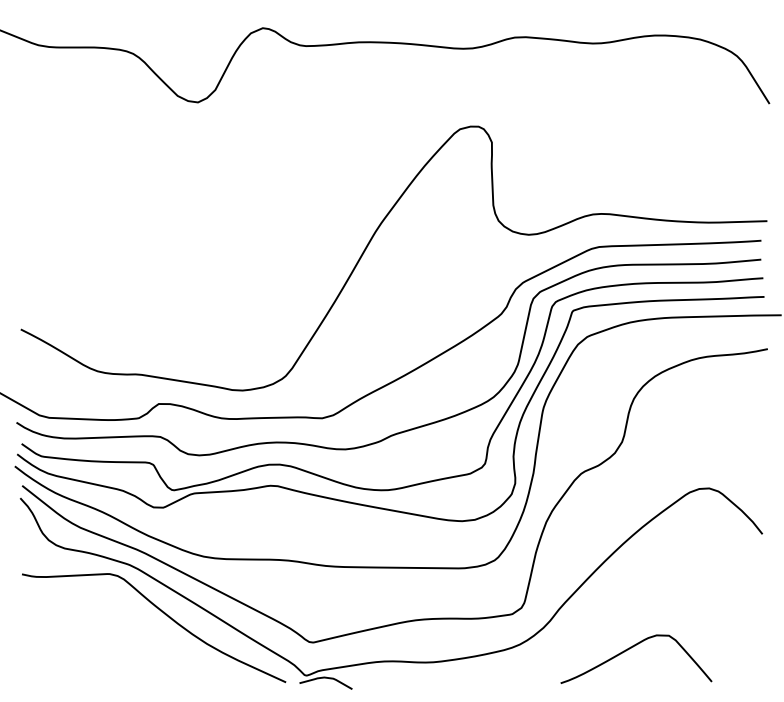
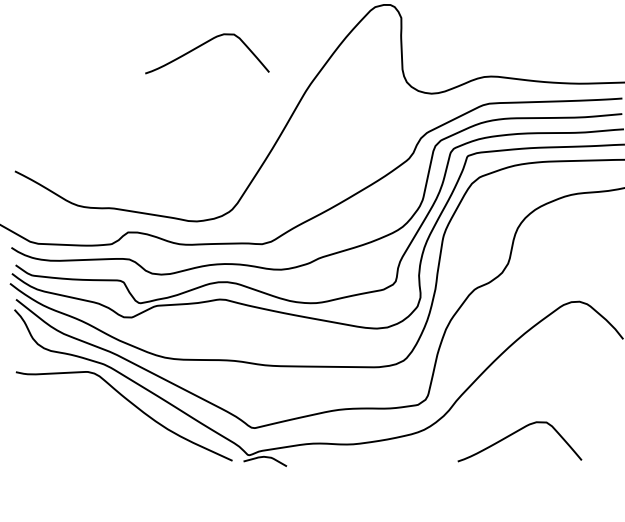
curve: (250, 175) -> (203, 45), added

